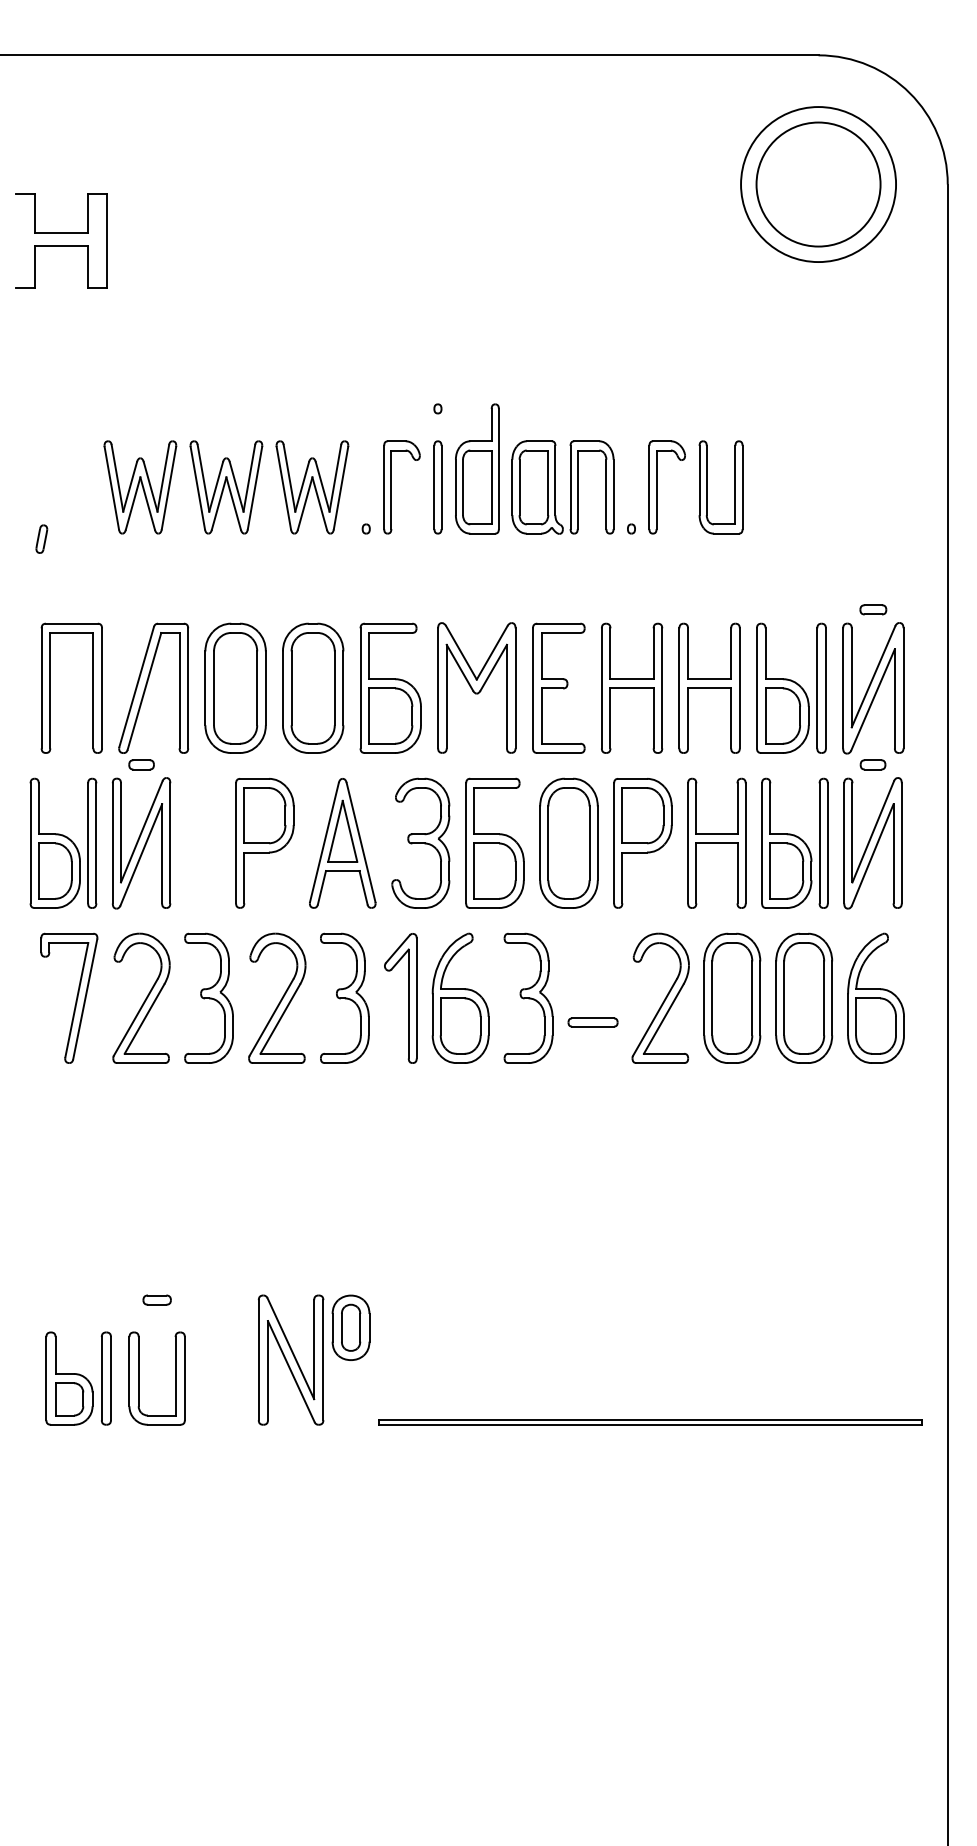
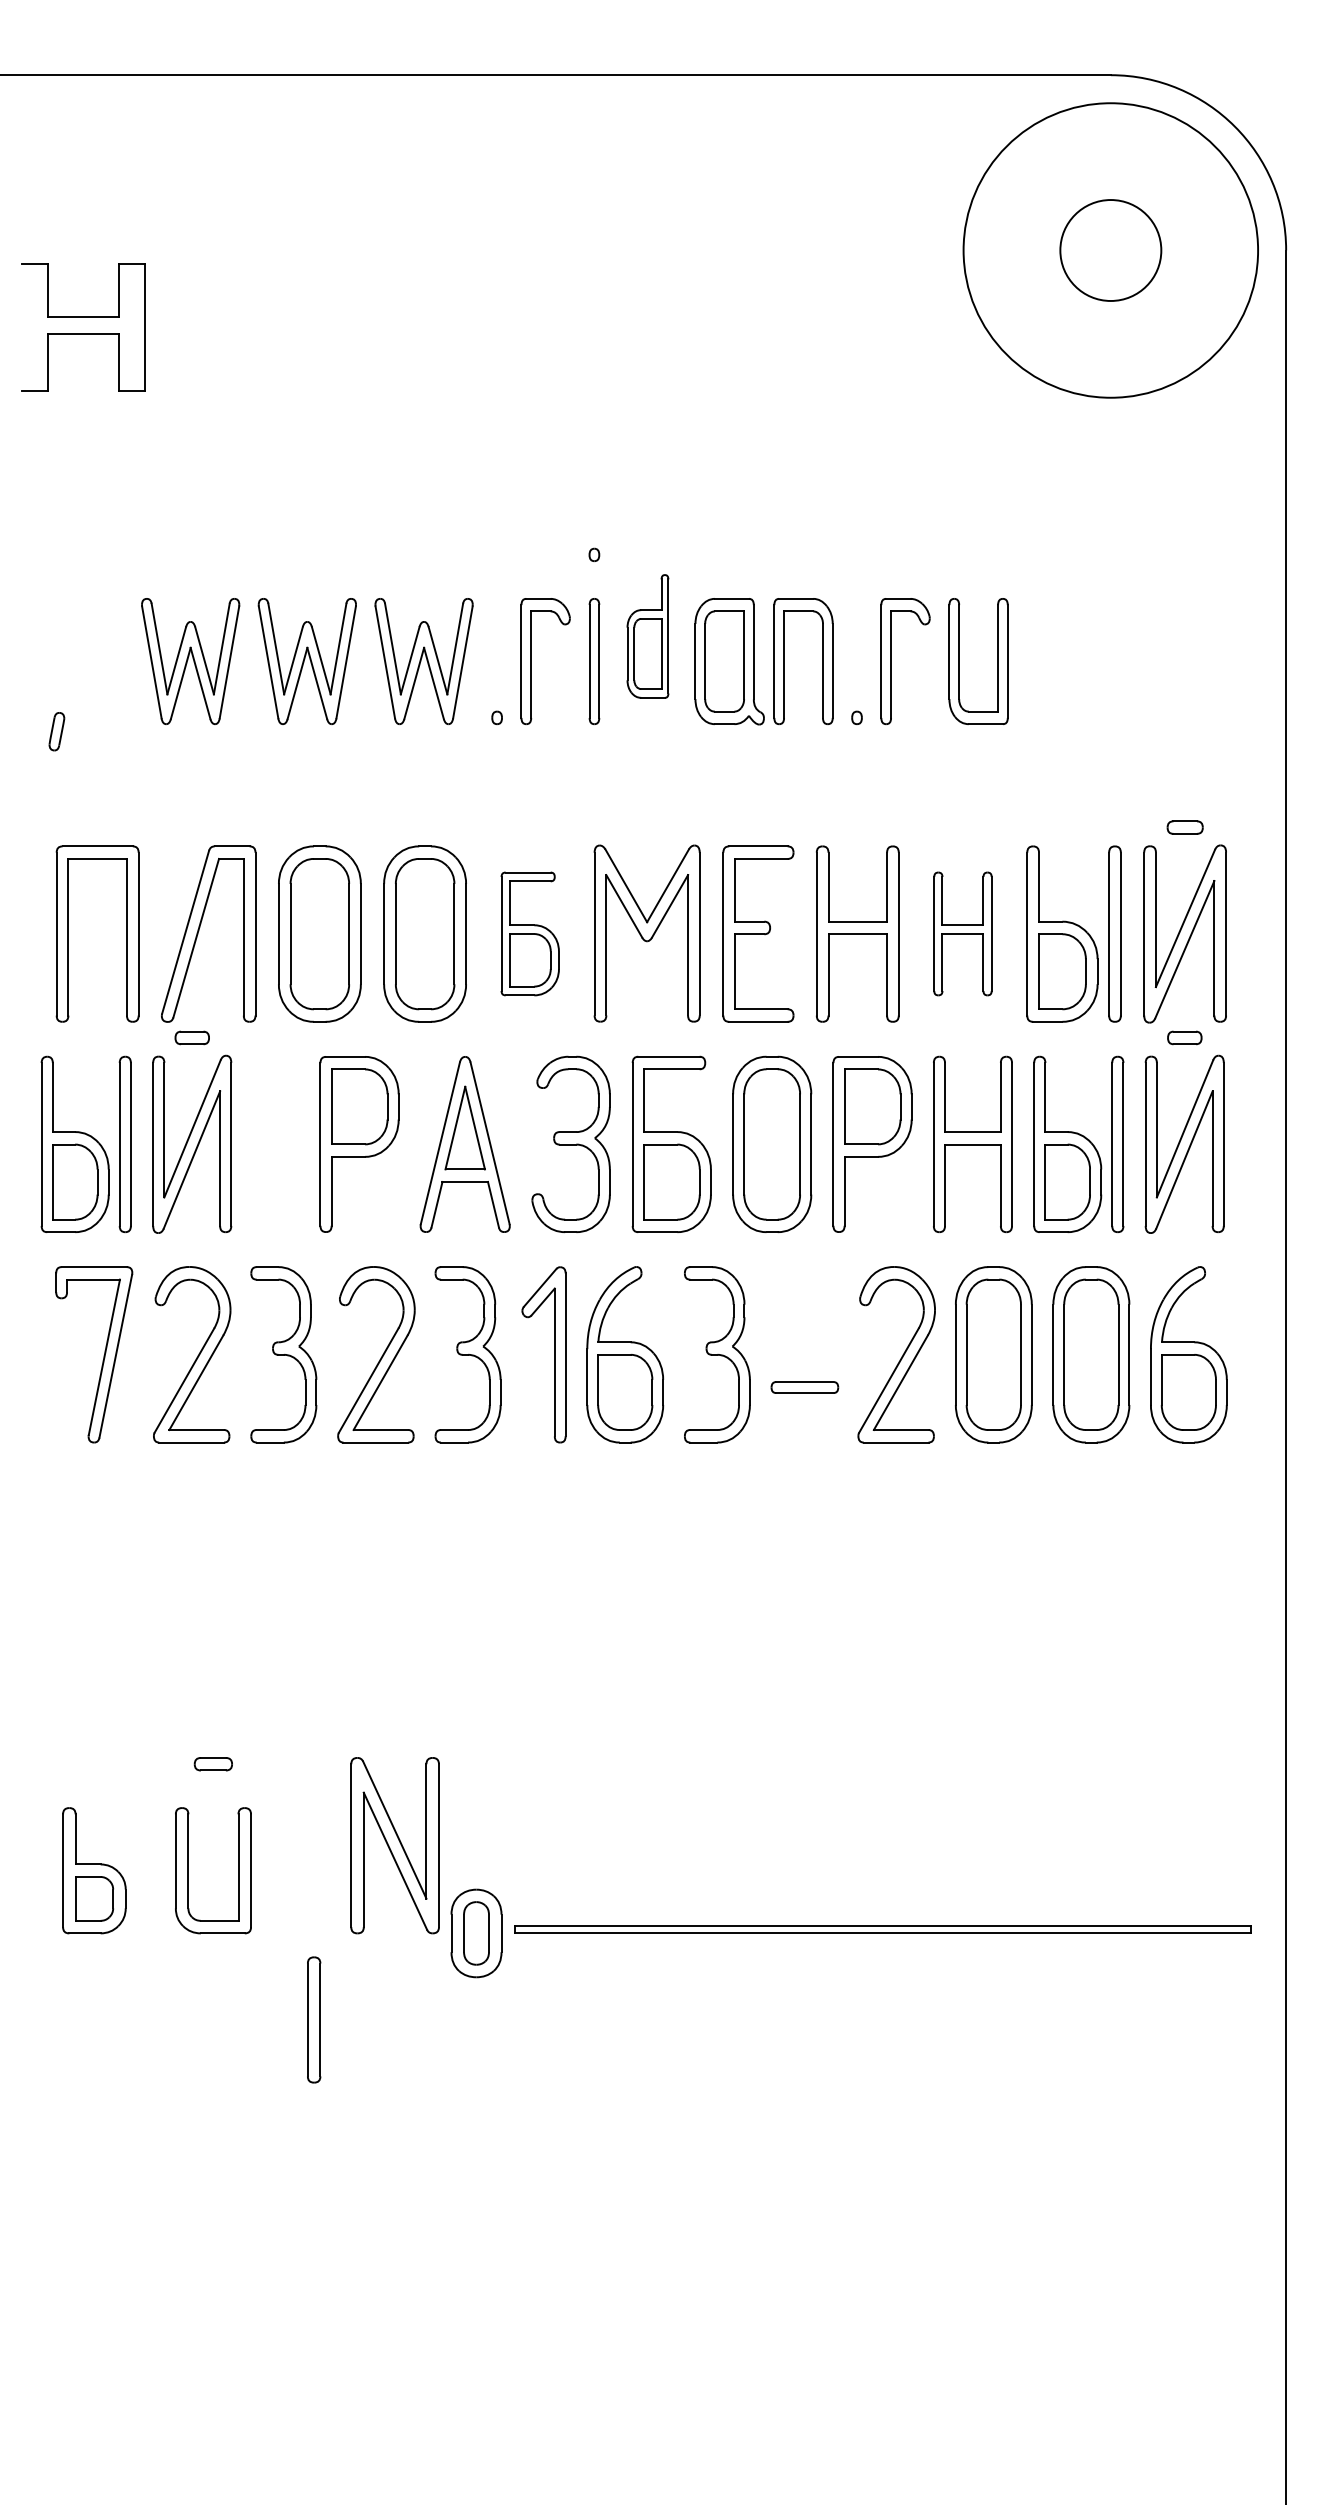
circle: (818, 184) -> (1110, 250), size x0.6
circle: (818, 184) -> (1110, 250), size x1.4
part: (477, 468) -> (648, 635), size x0.7
part: (390, 687) -> (530, 932), size x0.7
part: (709, 687) -> (962, 932), size x0.7
part: (350, 1327) -> (475, 1932), moved
part: (105, 1378) -> (312, 2019), moved

